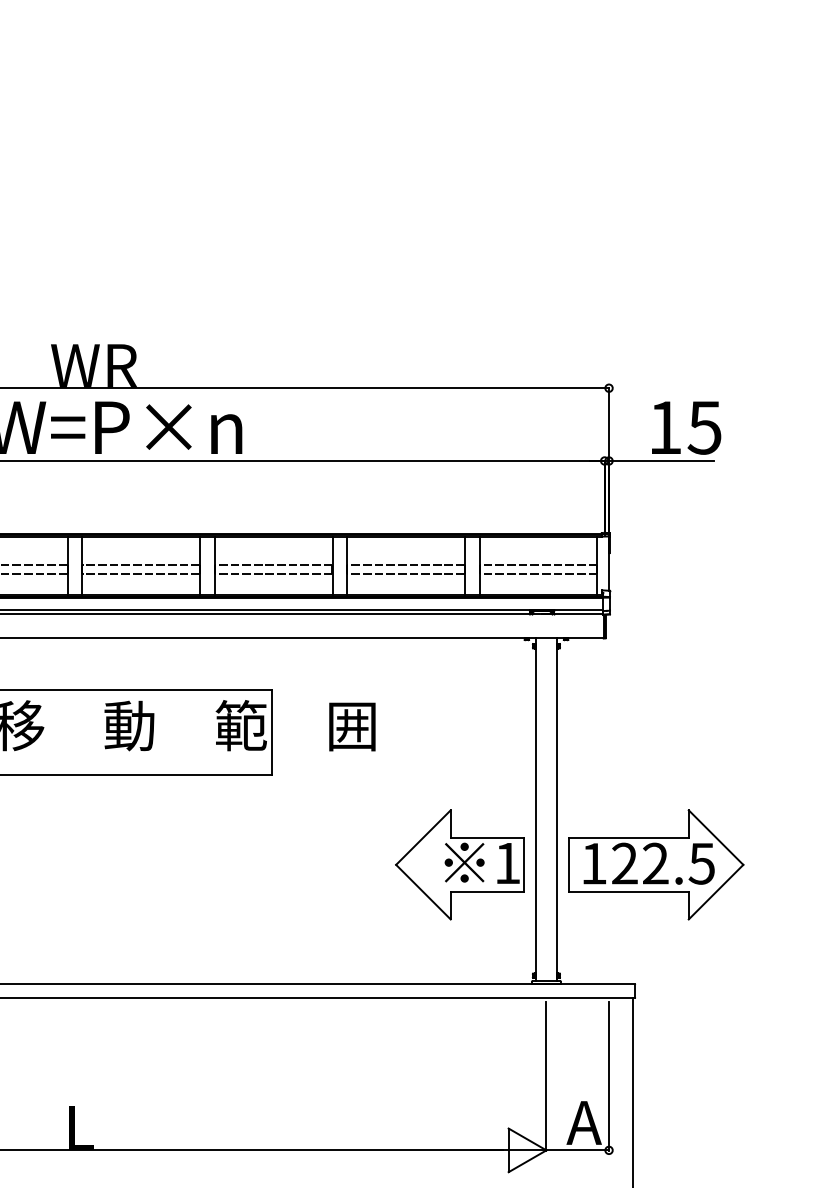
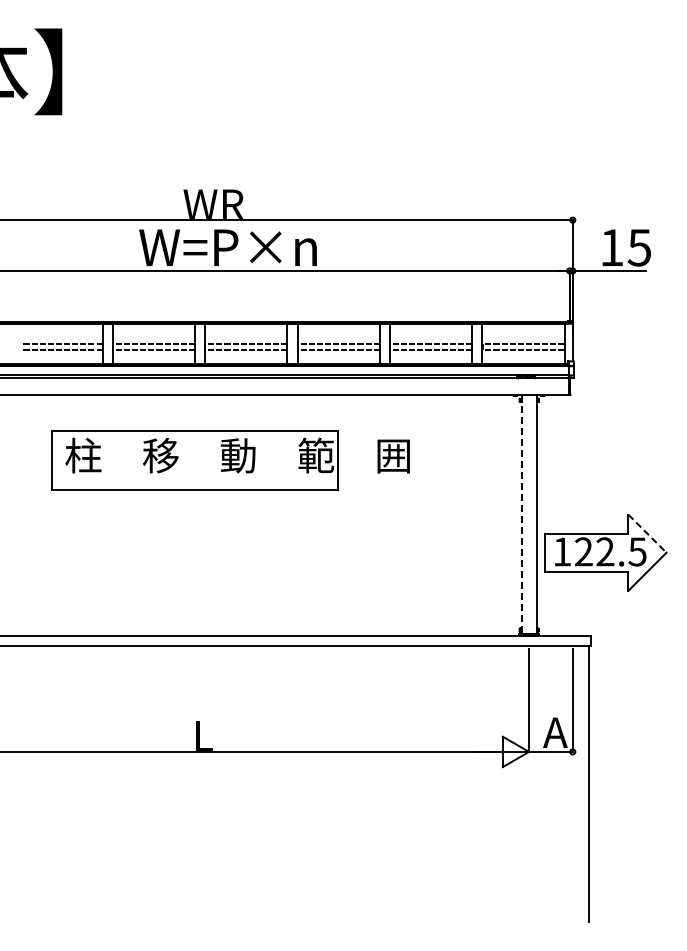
line: (535, 810) -> (521, 514), solid -> dashed
line: (716, 837) -> (647, 533), solid -> dashed
part: (459, 864) -> (468, 552), removed

